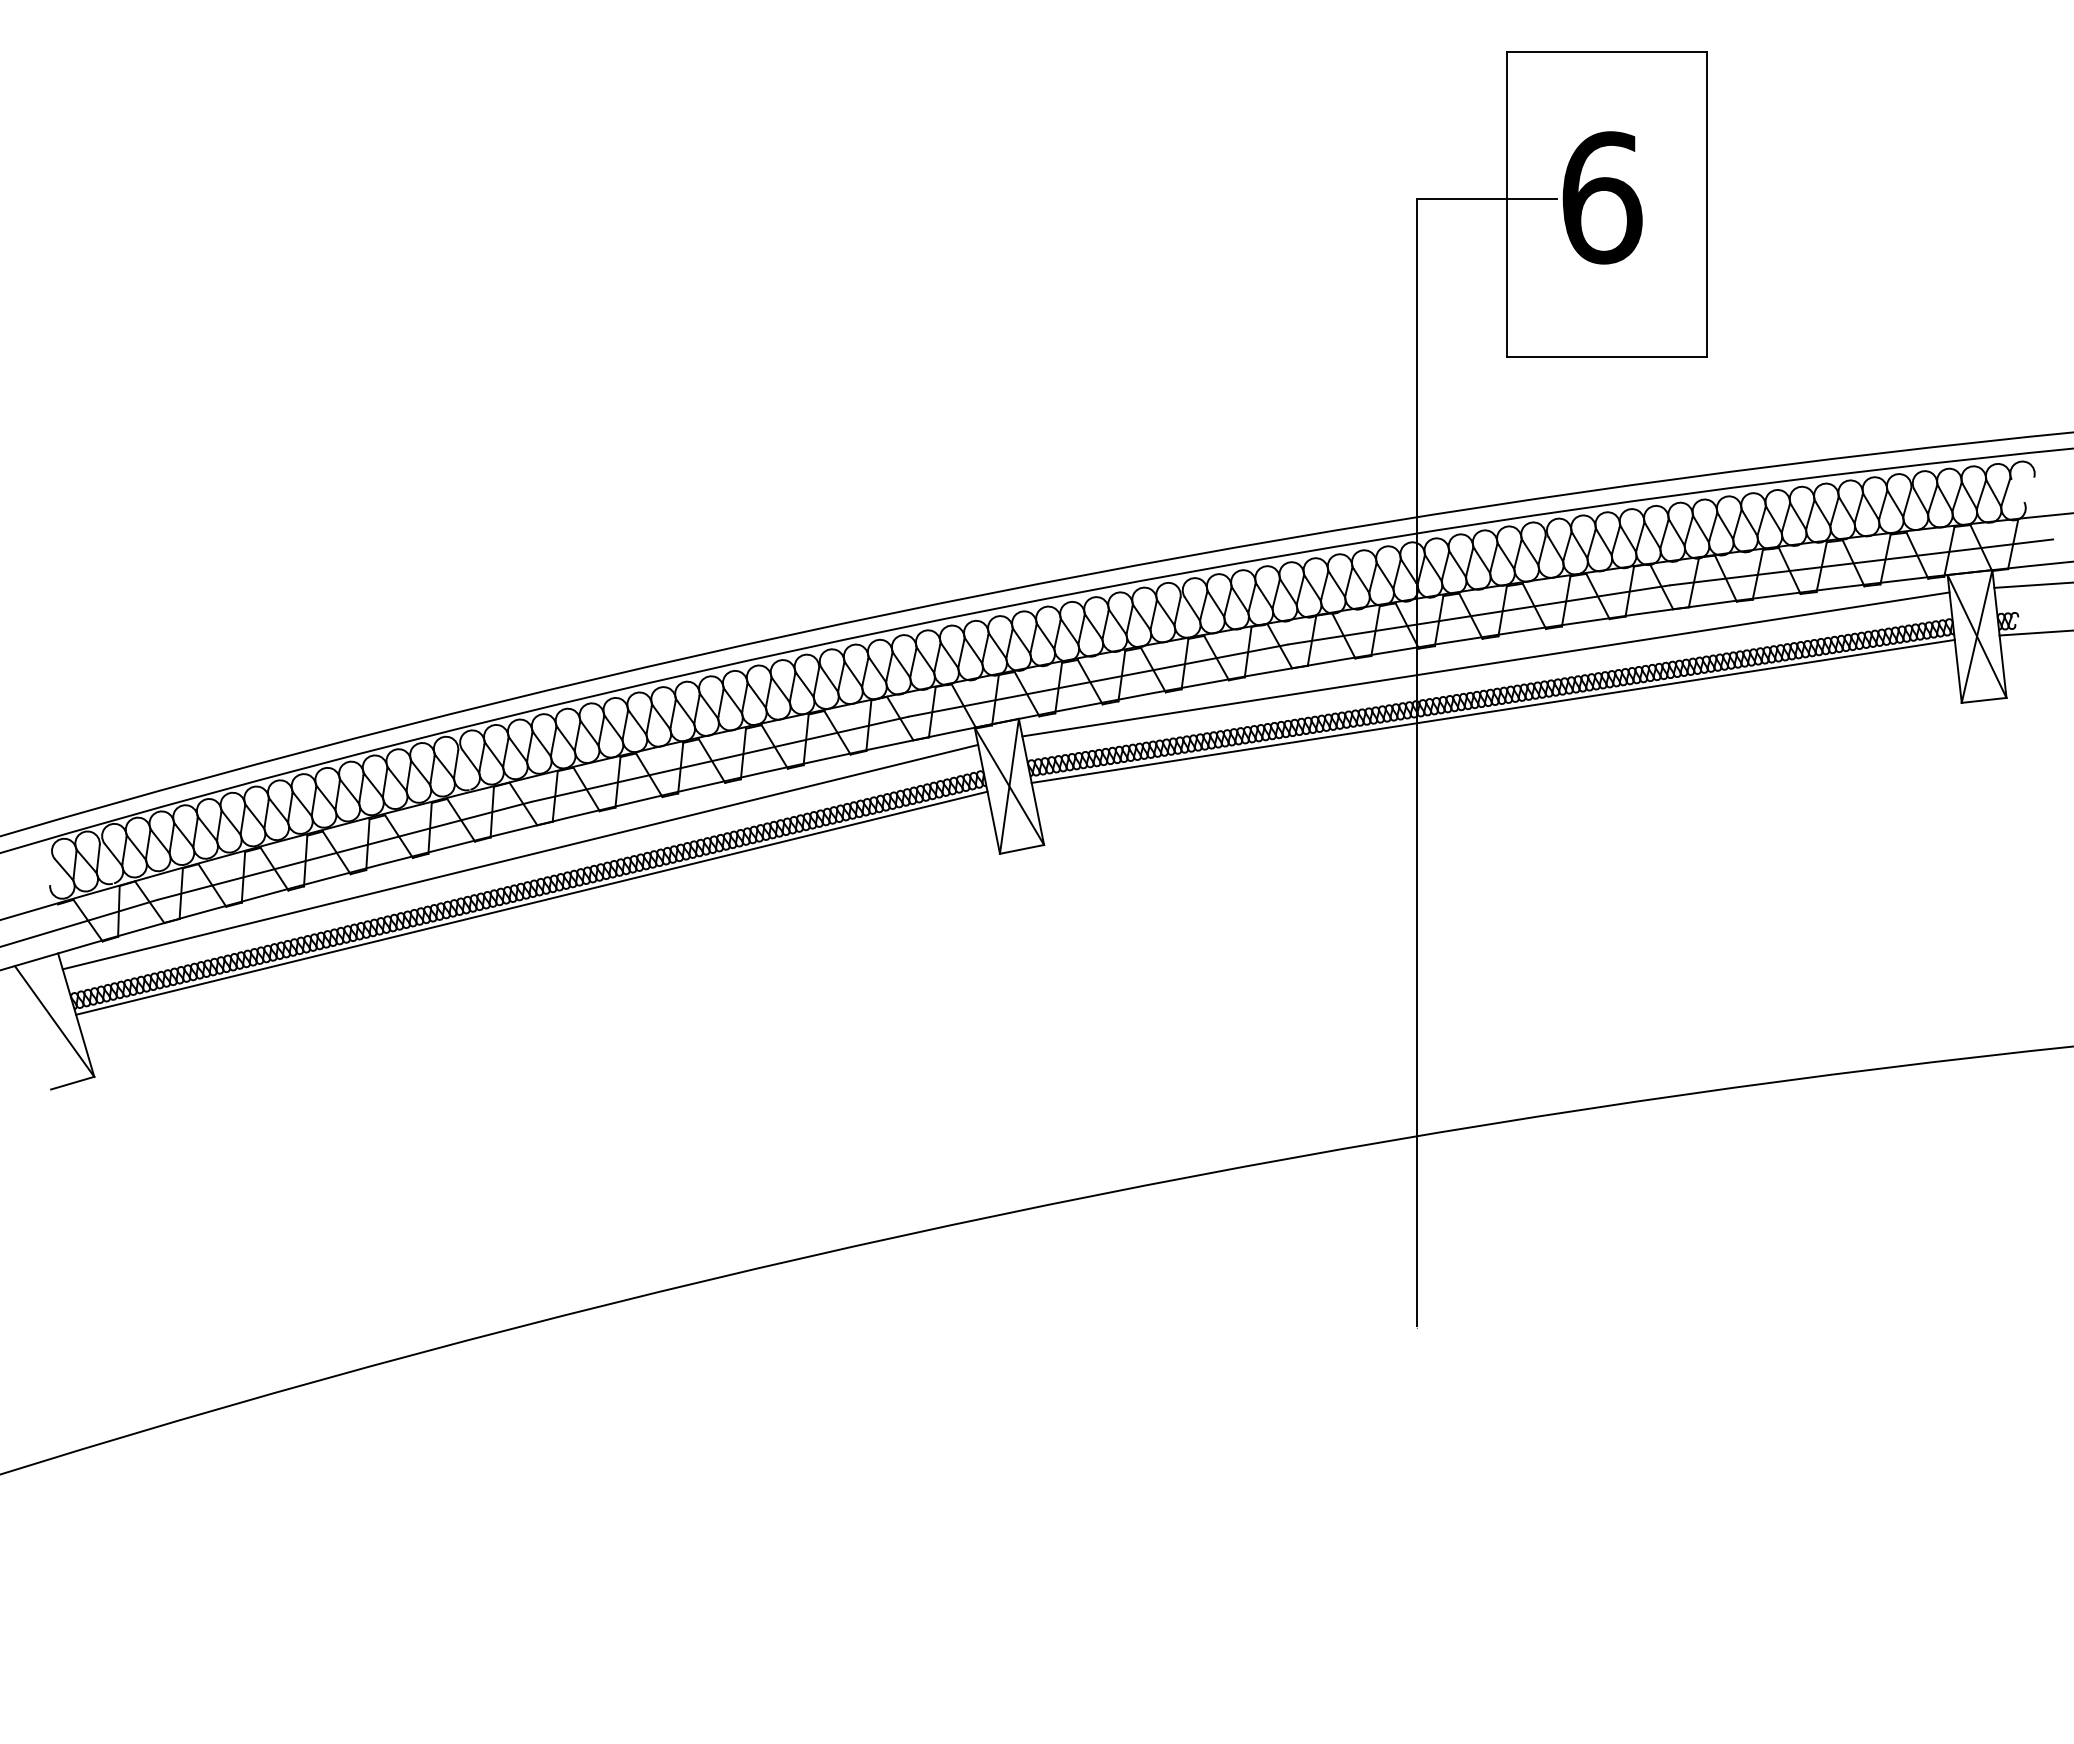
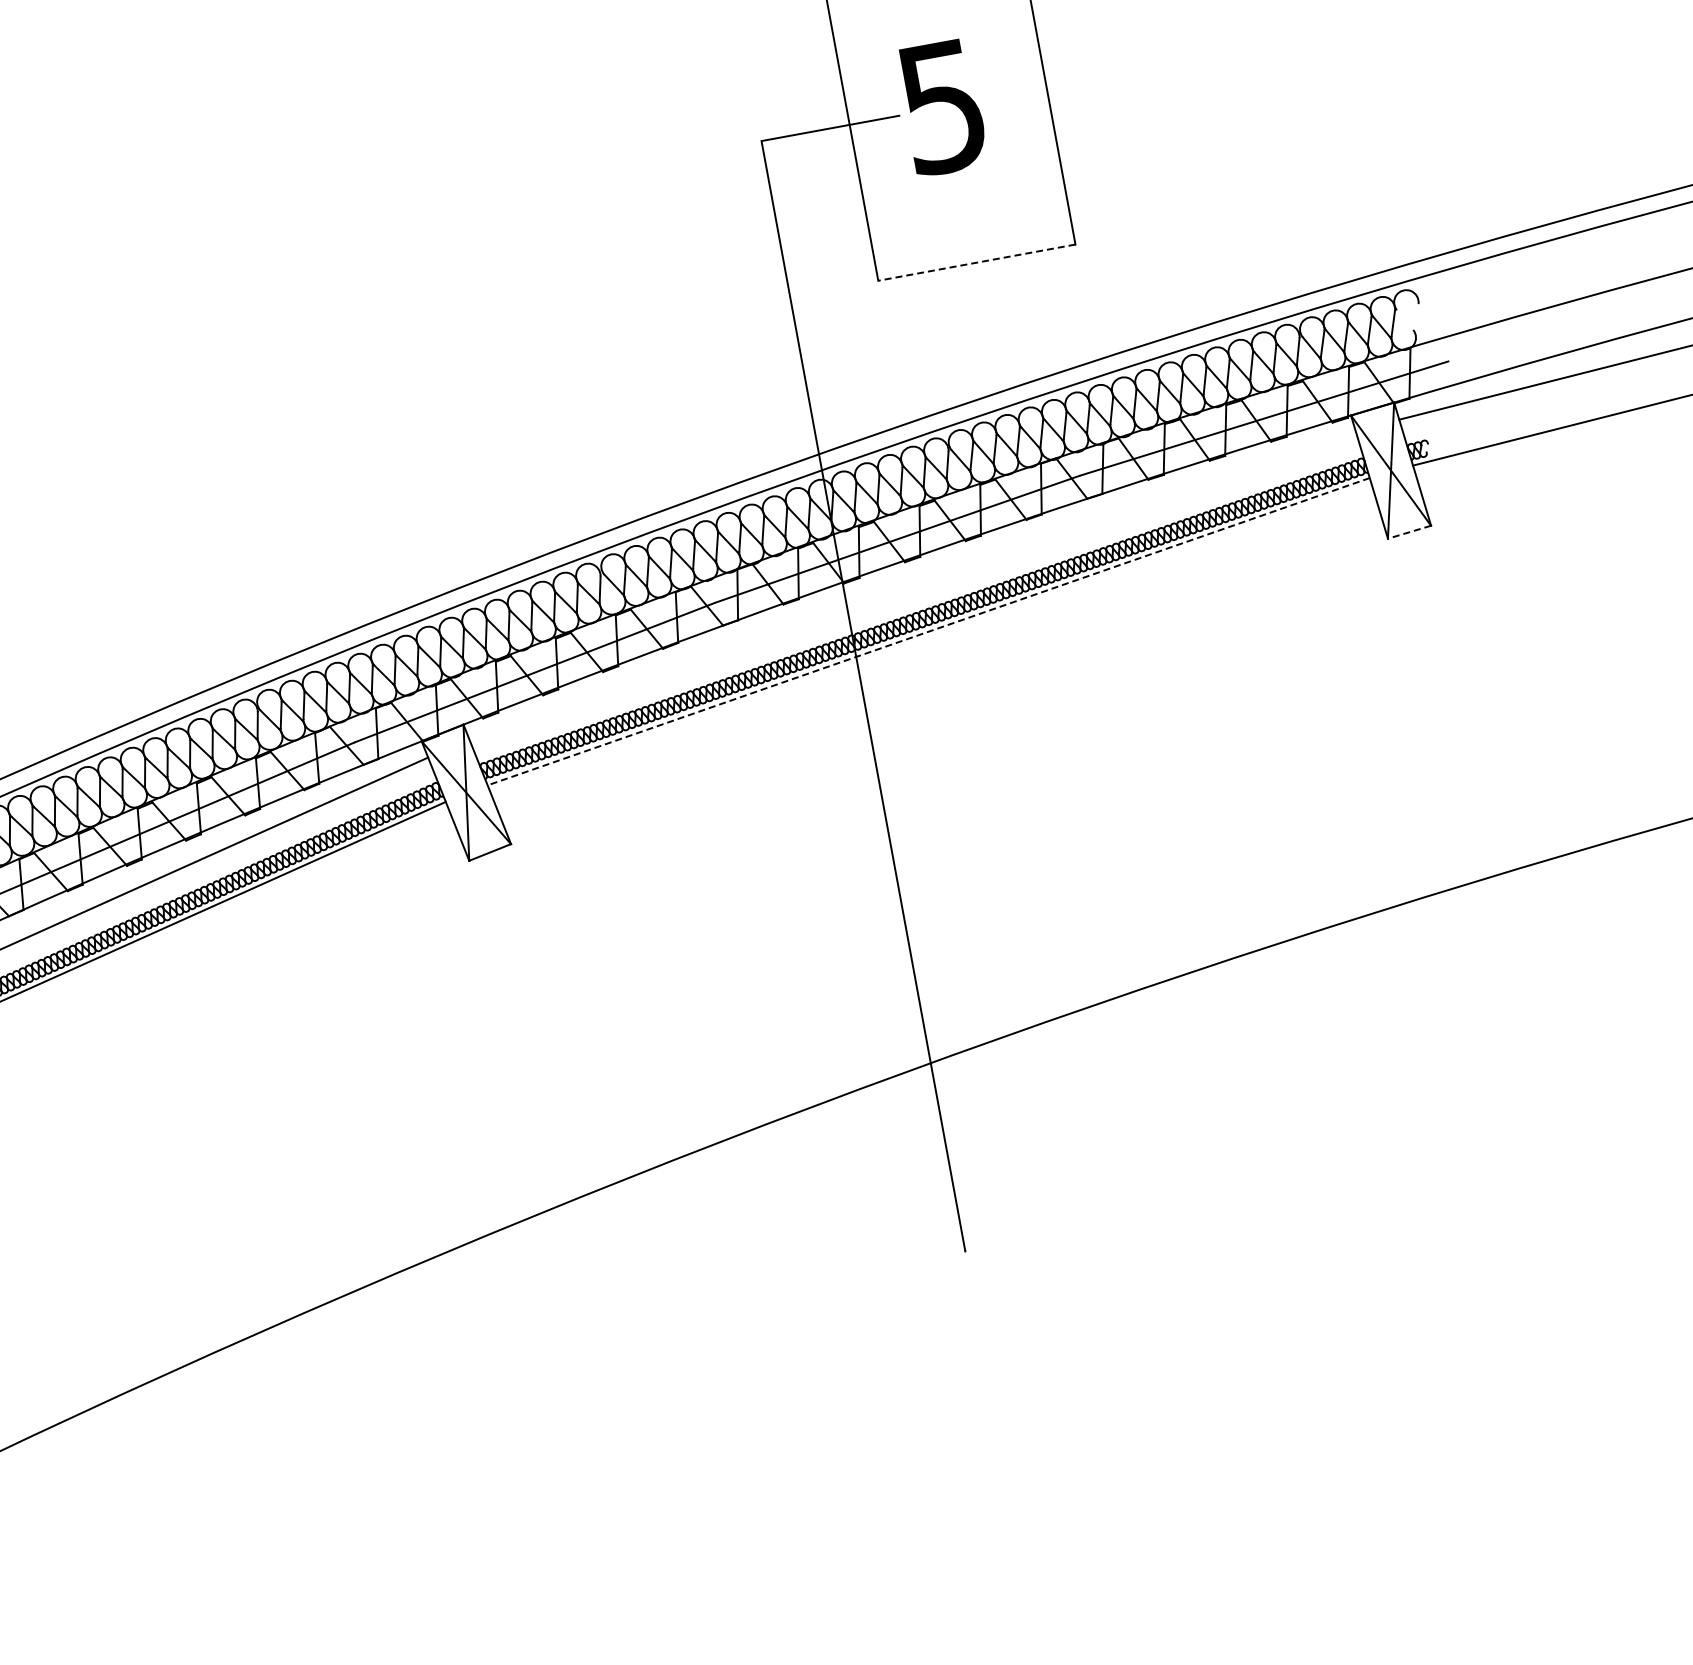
text: (1602, 197) -> (943, 106), 6 -> 5
line: (1606, 357) -> (976, 263), solid -> dashed
line: (1485, 664) -> (912, 586), removed
line: (1984, 700) -> (1409, 532), solid -> dashed
line: (1492, 711) -> (927, 631), solid -> dashed

